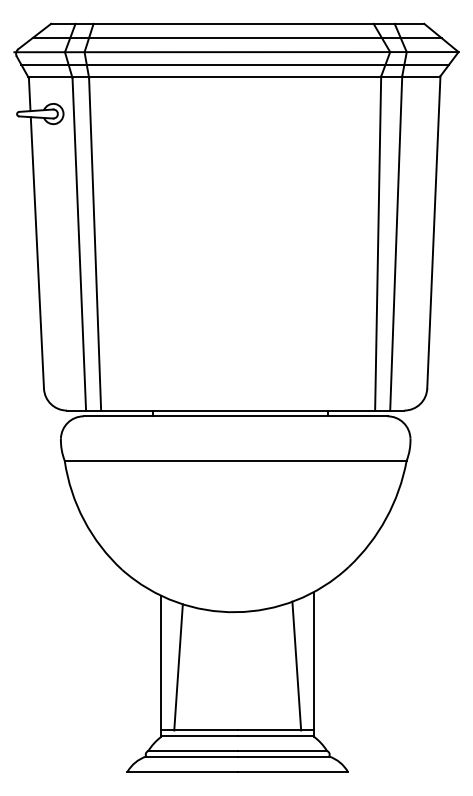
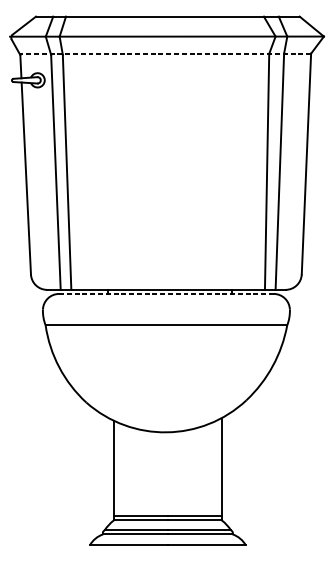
line: (236, 38) -> (167, 26), removed
line: (235, 64) -> (166, 45), removed
line: (233, 77) -> (164, 54), solid -> dashed
line: (235, 416) -> (166, 294), solid -> dashed
line: (296, 665) -> (209, 470), removed
line: (178, 667) -> (126, 471), removed

